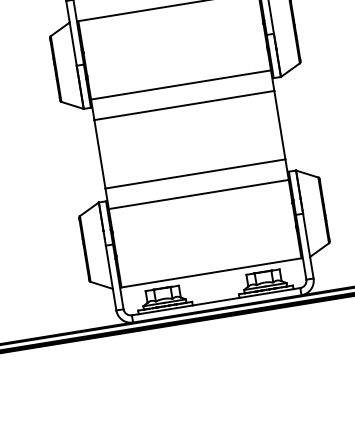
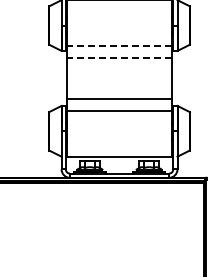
line: (181, 85) -> (119, 46), solid -> dashed
line: (184, 105) -> (119, 58), solid -> dashed

